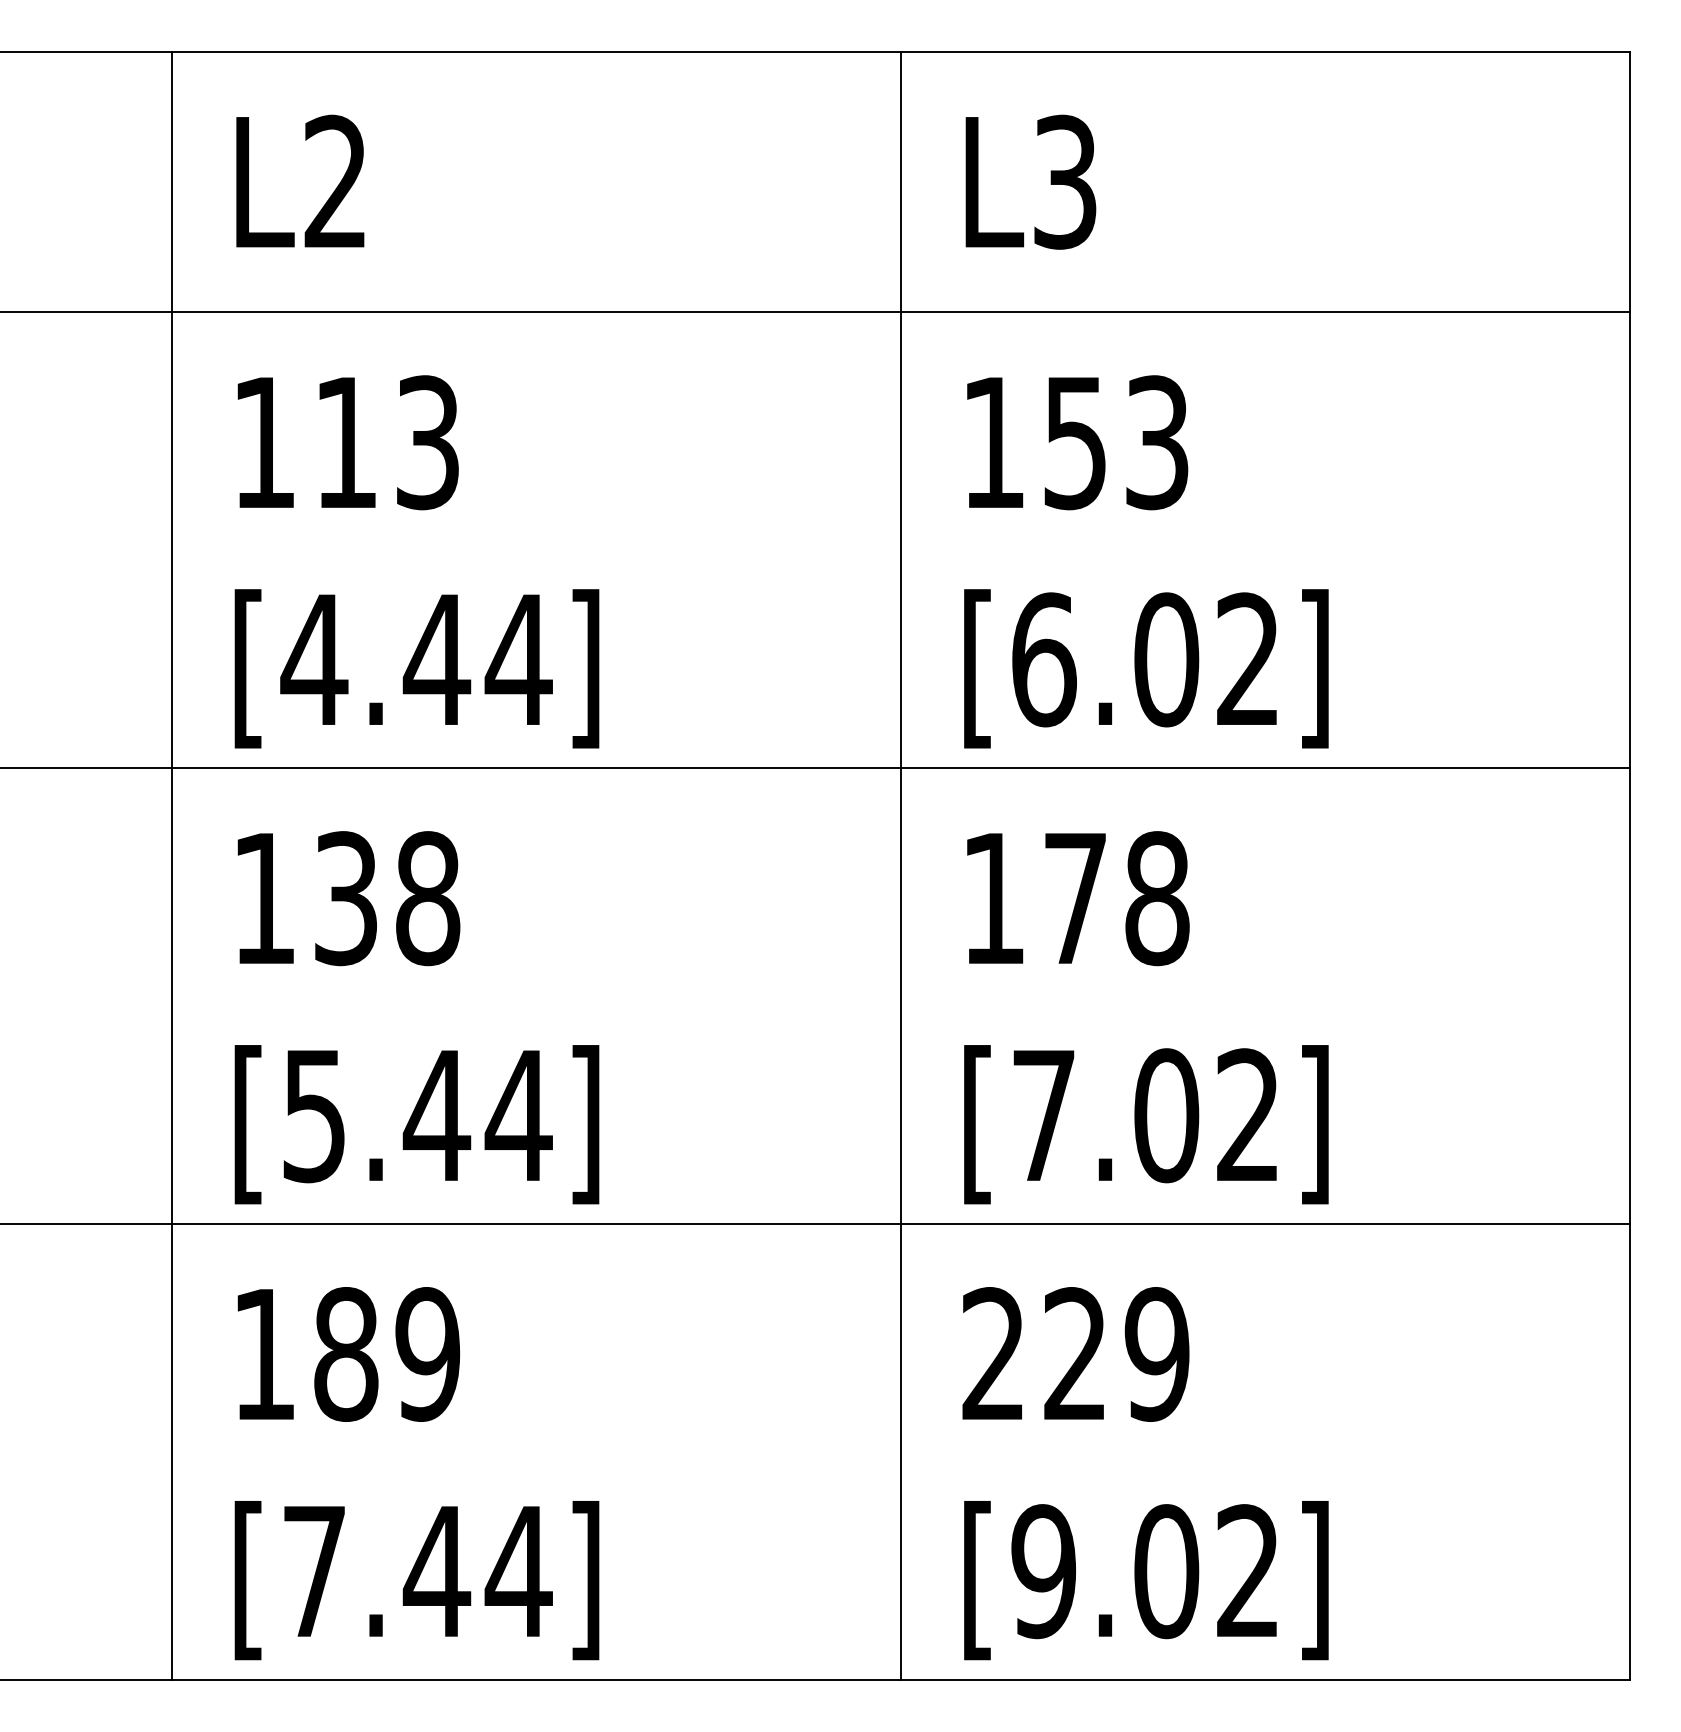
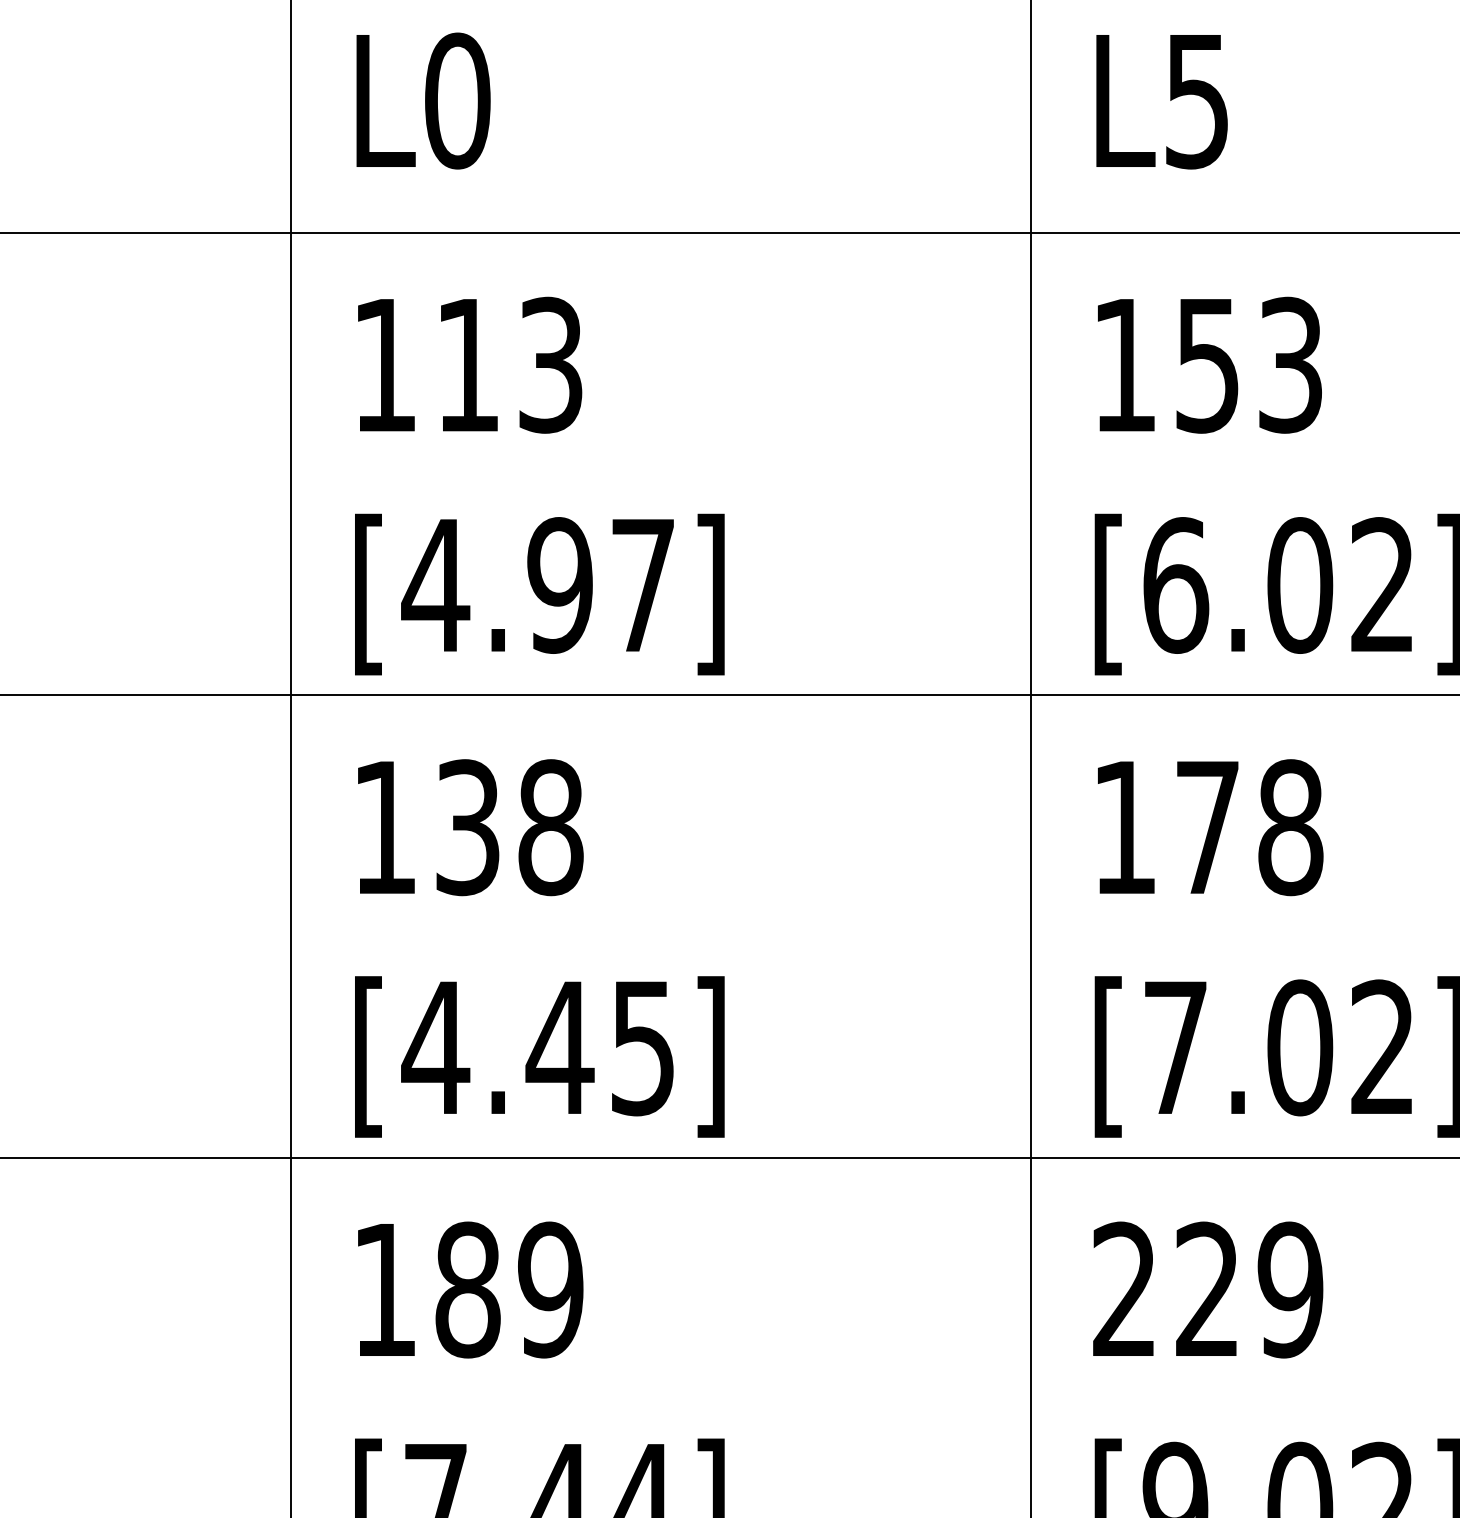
text: (335, 181) -> (457, 100), L2 -> L0
text: (1065, 181) -> (1197, 100), L3 -> L5
text: (477, 659) -> (601, 585), [4.44] -> [4.97]
text: (416, 1116) -> (539, 1048), [5.44] -> [4.45]

